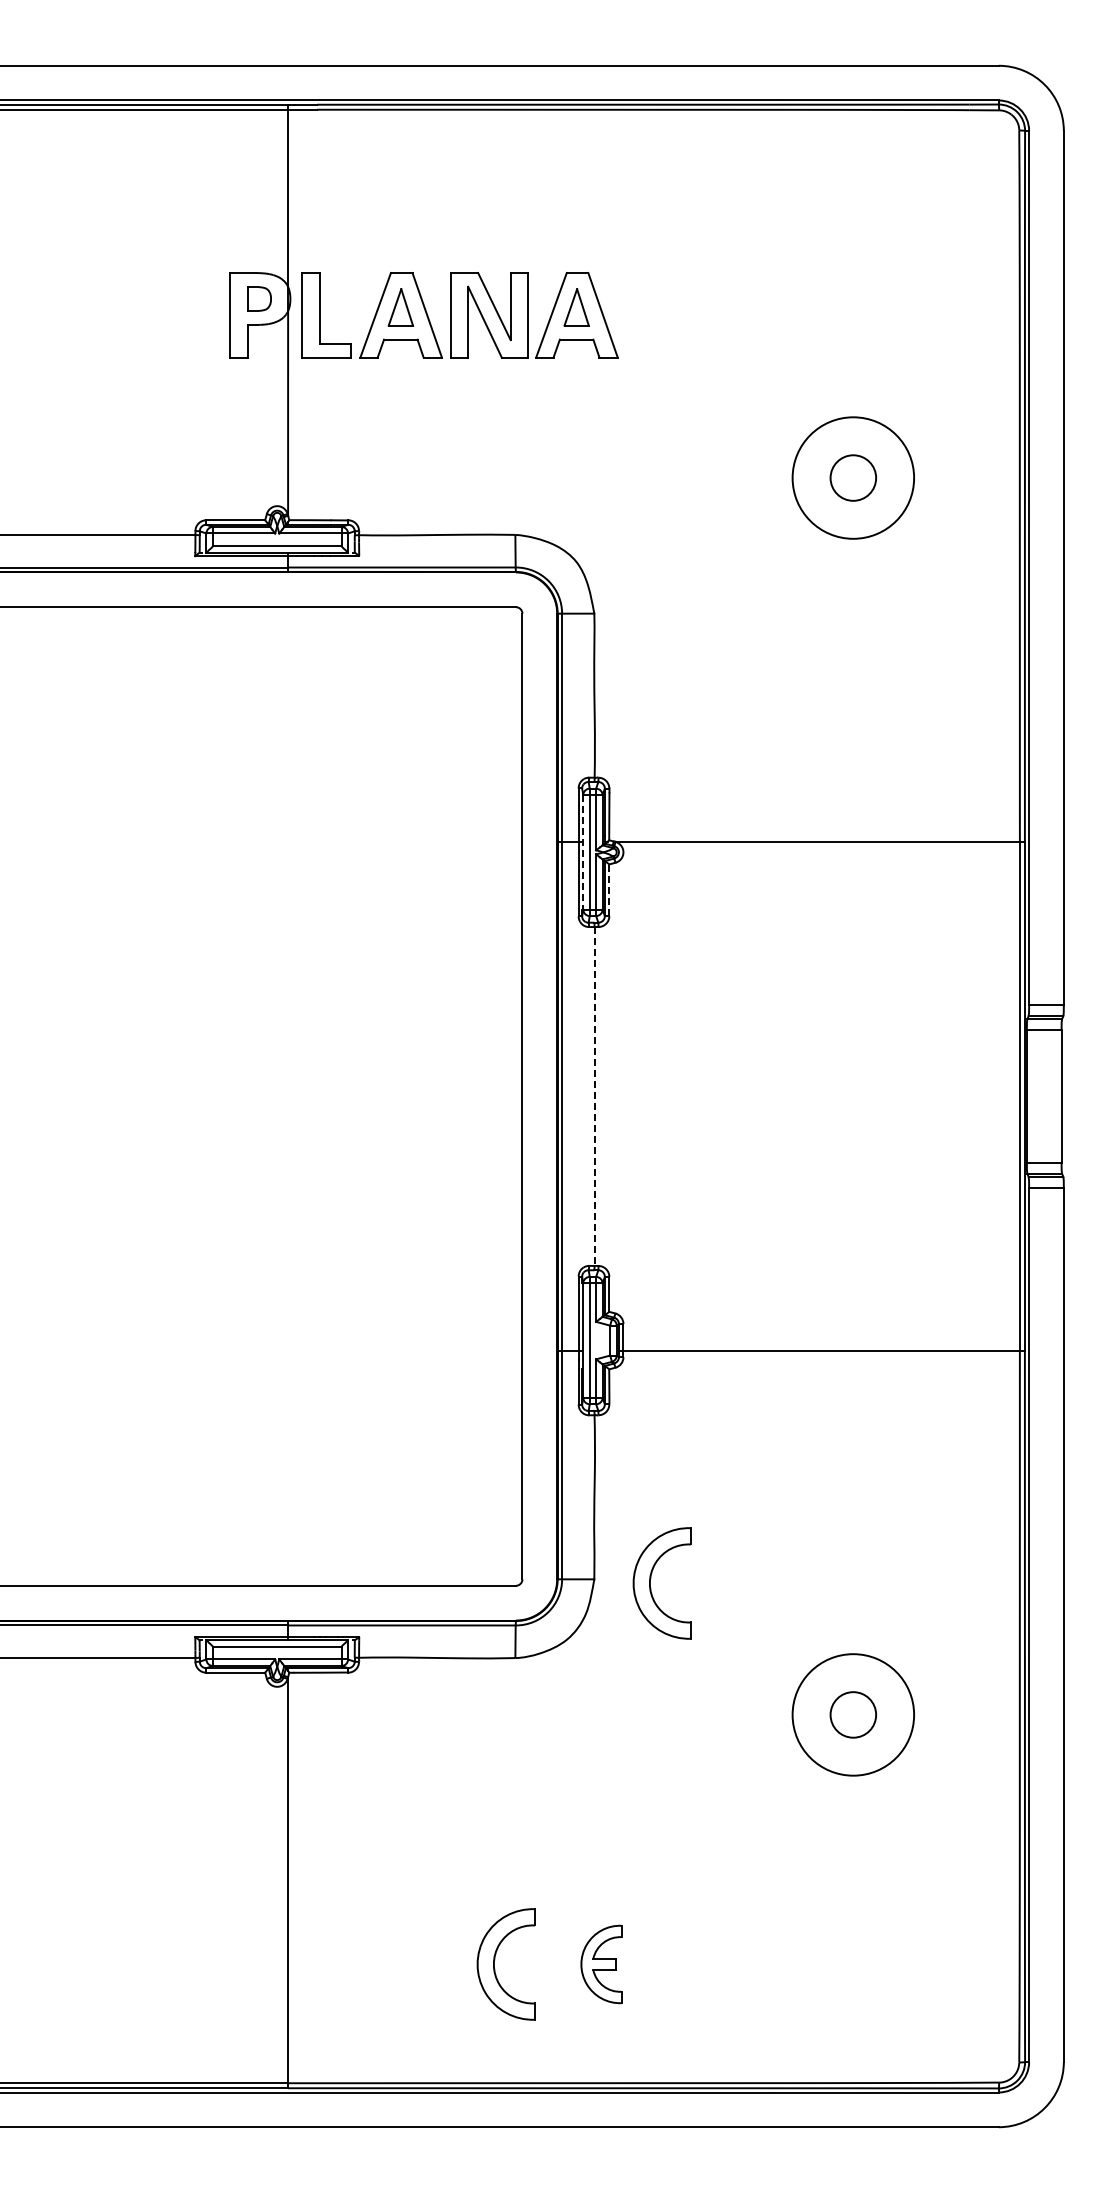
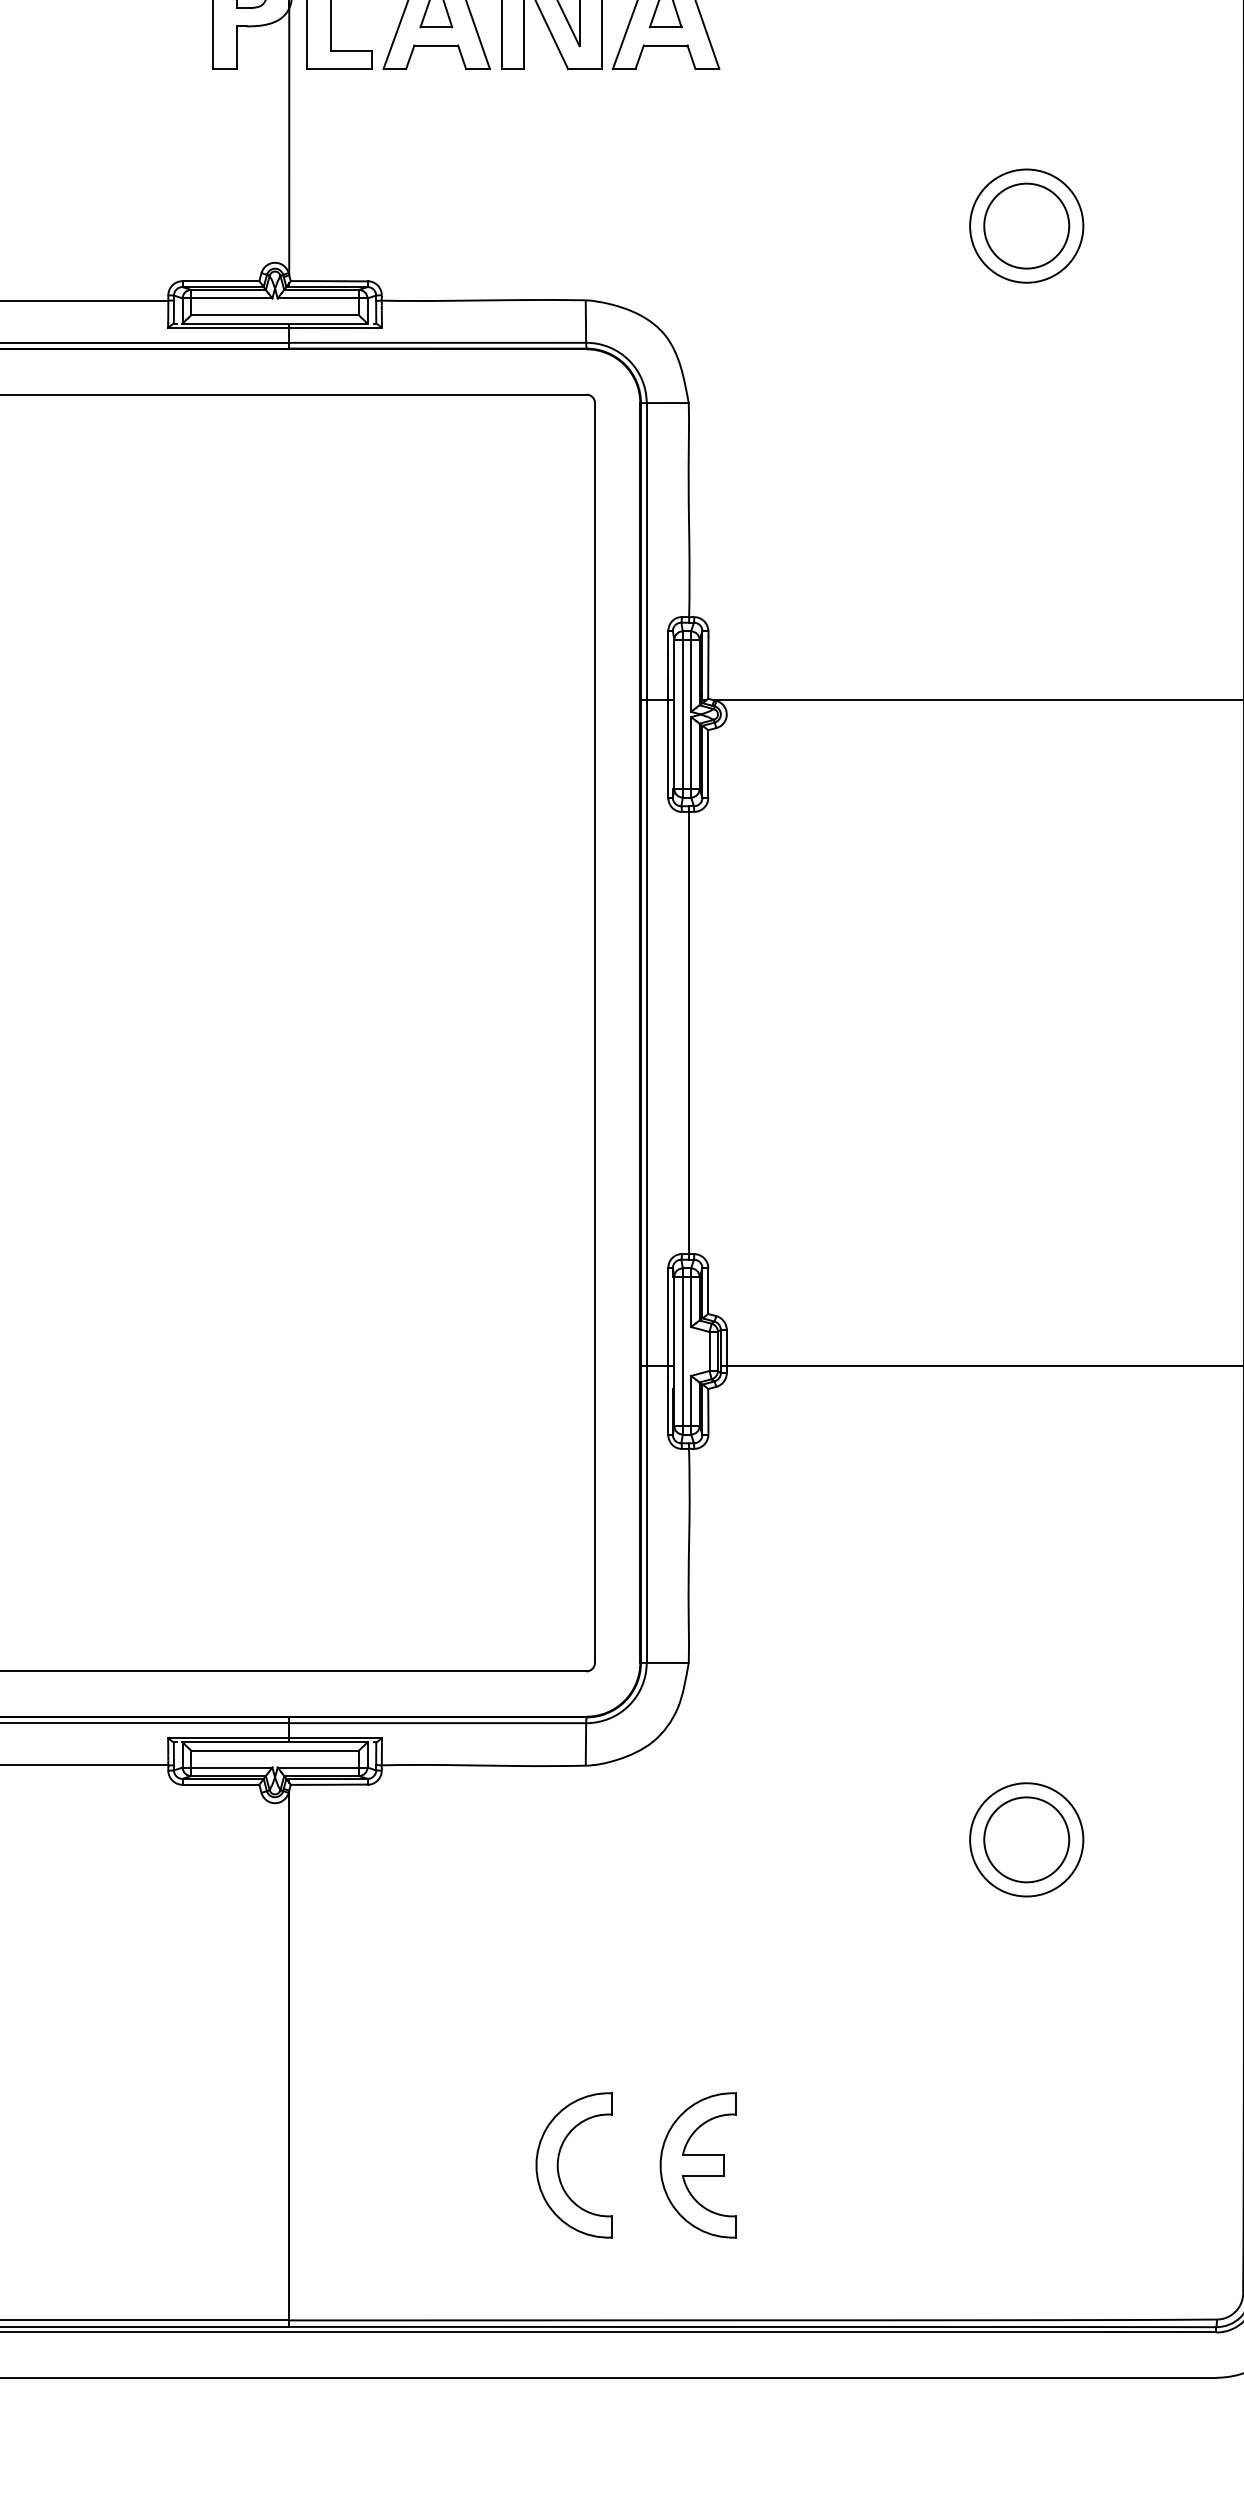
circle: (852, 477) -> (1025, 225), size x0.71
circle: (852, 477) -> (1025, 225), size x1.43
line: (583, 852) -> (674, 714), dashed -> solid
line: (609, 890) -> (708, 764), dashed -> solid
line: (594, 1096) -> (688, 1033), dashed -> solid
part: (650, 1583) -> (762, 1668), removed
circle: (852, 1714) -> (1025, 1839), size x0.71
circle: (852, 1714) -> (1025, 1839), size x1.43
part: (601, 1964) -> (698, 2165), size x1.43

